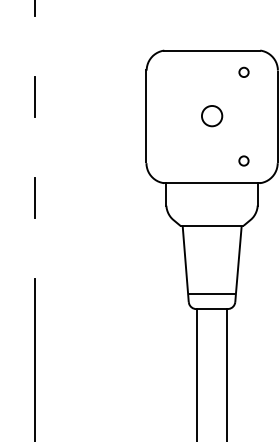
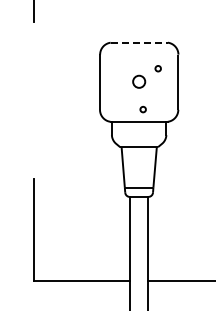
line: (212, 50) -> (139, 42), solid -> dashed
circle: (242, 72) -> (157, 68), moved
line: (34, 97) -> (33, 70), removed
circle: (242, 160) -> (142, 109), moved
line: (34, 197) -> (33, 130), removed

